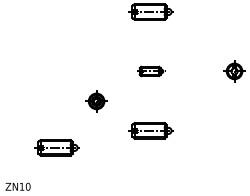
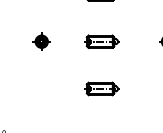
part: (150, 71) -> (101, 41), size x1.67
part: (96, 101) -> (41, 41), moved
part: (56, 147) -> (26, 102), removed

